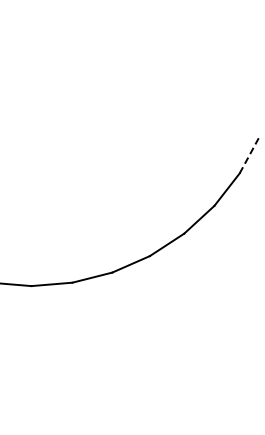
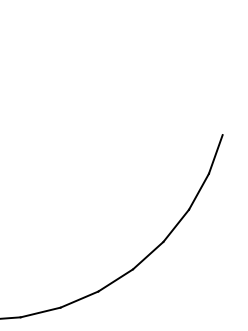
line: (249, 155) -> (215, 154), dashed -> solid

